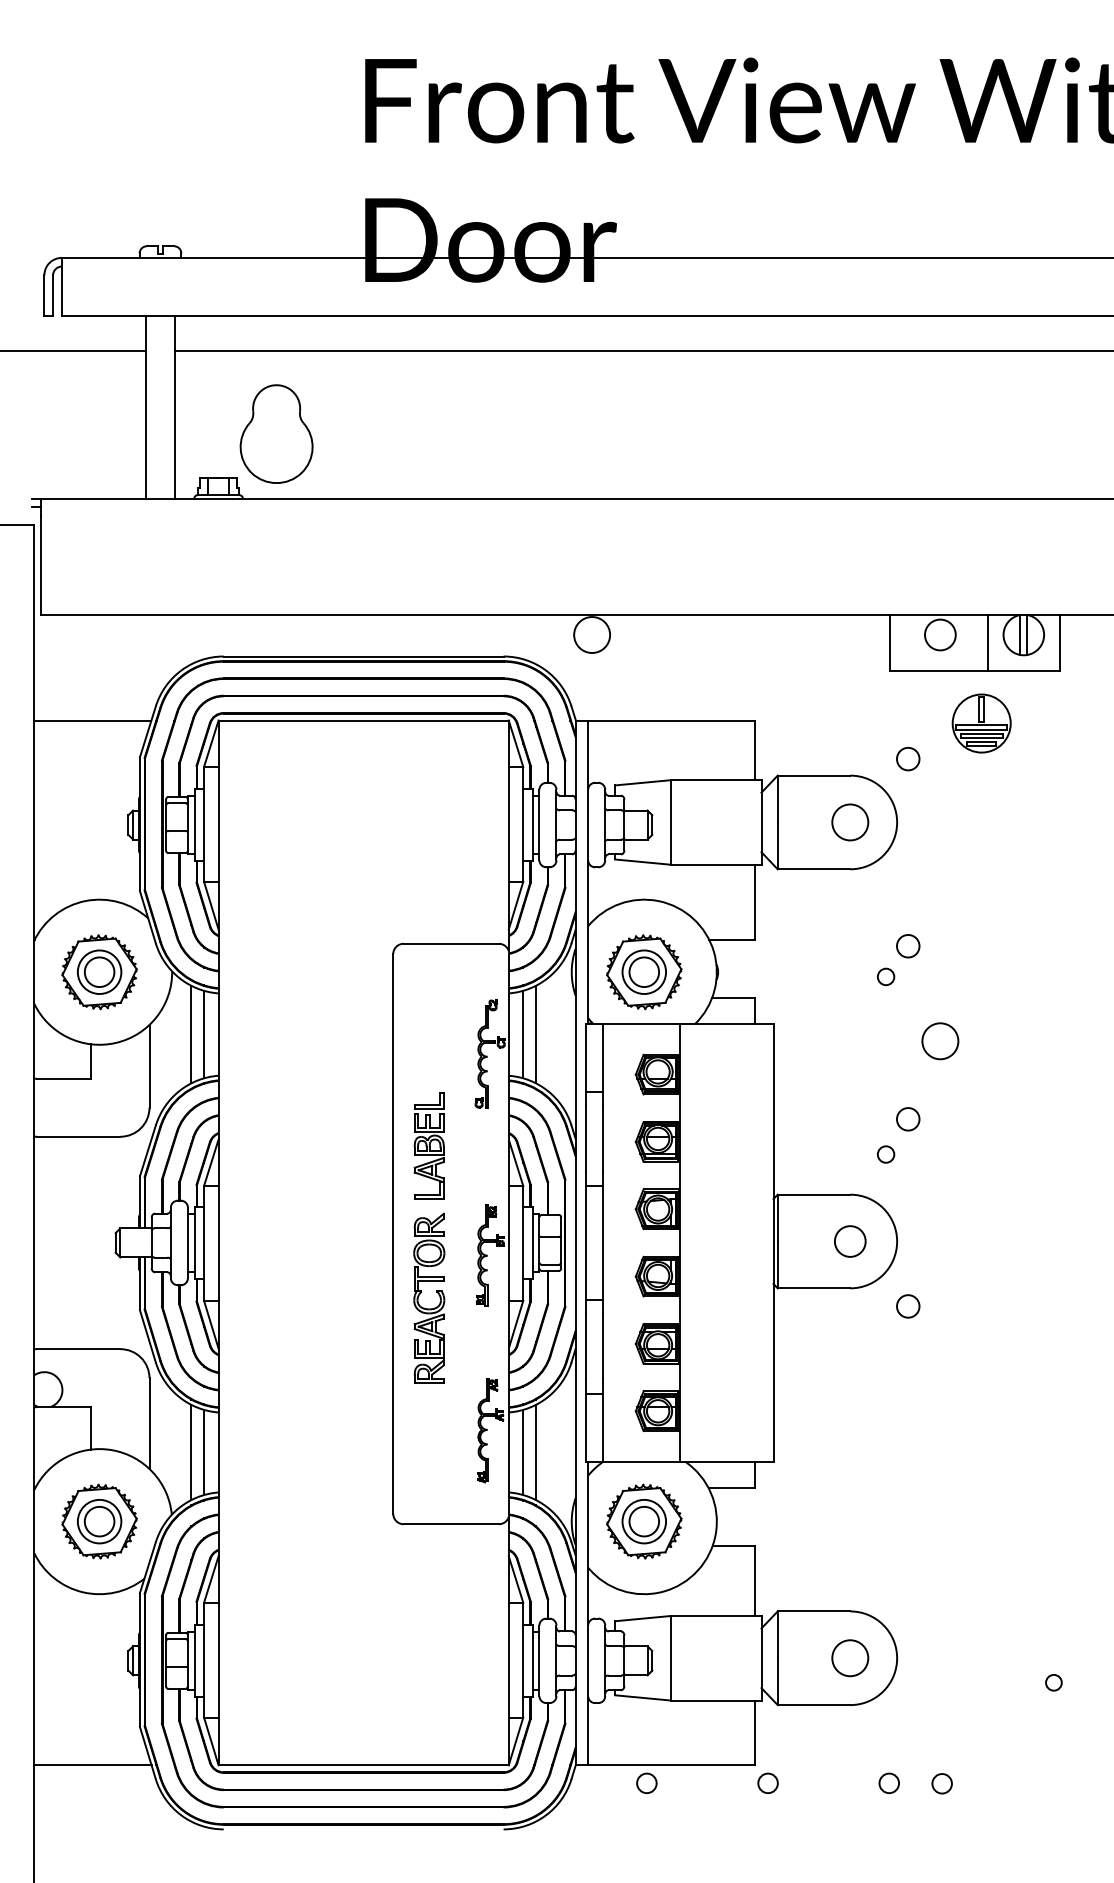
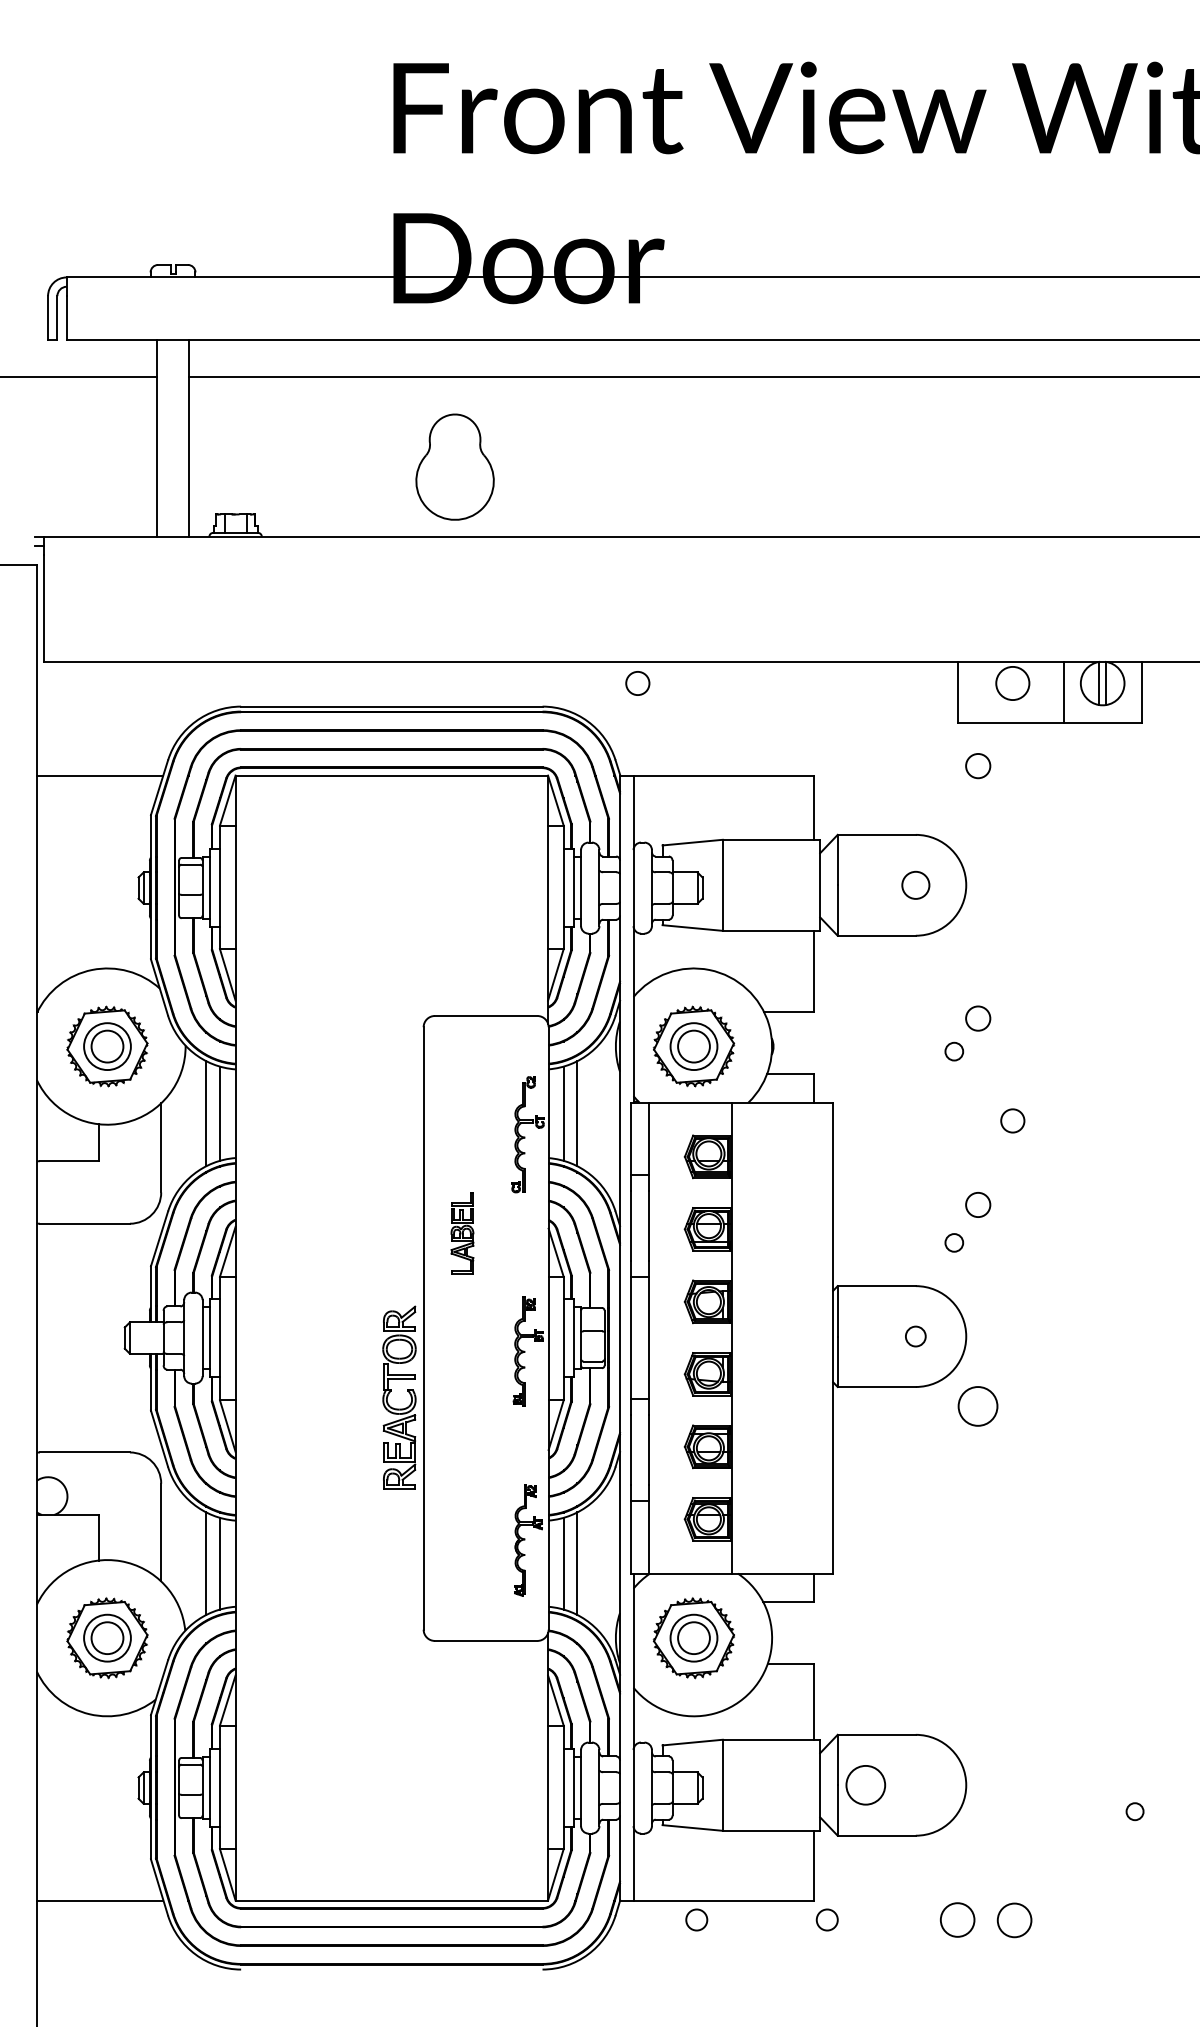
part: (276, 433) -> (454, 466), moved
circle: (591, 635) -> (637, 683), size x0.6
part: (981, 723) -> (1057, 778), removed
circle: (908, 759) -> (978, 766), moved
circle: (850, 822) -> (915, 885), size x0.7
circle: (940, 1040) -> (1012, 1120), size x0.6
part: (429, 1145) -> (462, 1233), size x0.7
circle: (850, 1241) -> (915, 1336), size x0.6
part: (421, 1292) -> (391, 1391), moved
circle: (908, 1306) -> (978, 1406), size x1.6
circle: (850, 1658) -> (865, 1785), moved
circle: (889, 1782) -> (957, 1919), size x1.6
circle: (941, 1783) -> (1014, 1920), size x1.6

